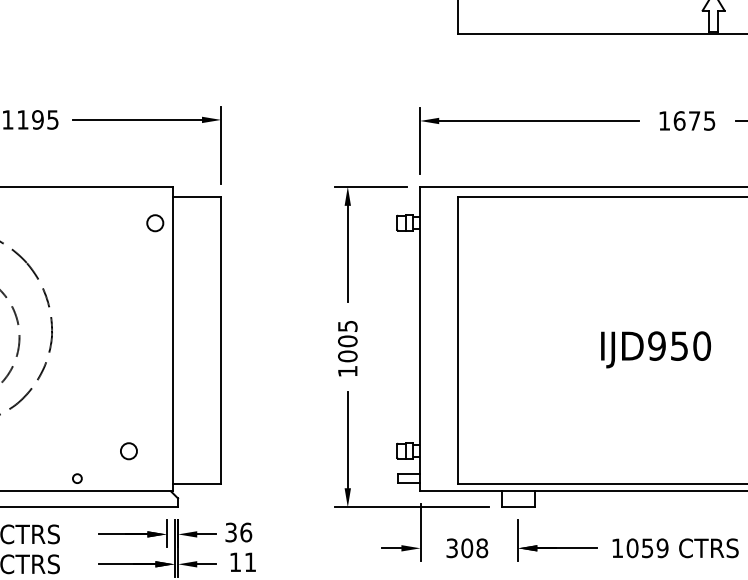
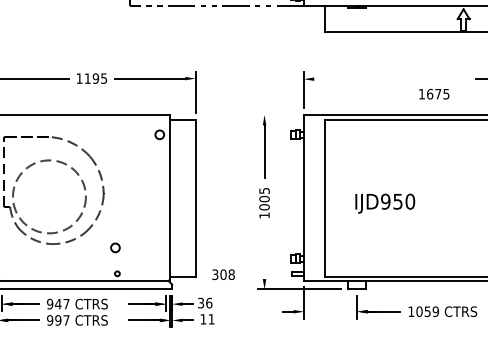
text: (687, 119) -> (434, 93), moved
line: (538, 121) -> (368, 79), removed
line: (369, 185) -> (276, 114), removed
text: (656, 349) -> (385, 203), moved
line: (347, 439) -> (264, 252), removed
circle: (129, 450) -> (115, 247), moved
text: (467, 547) -> (223, 274), moved

